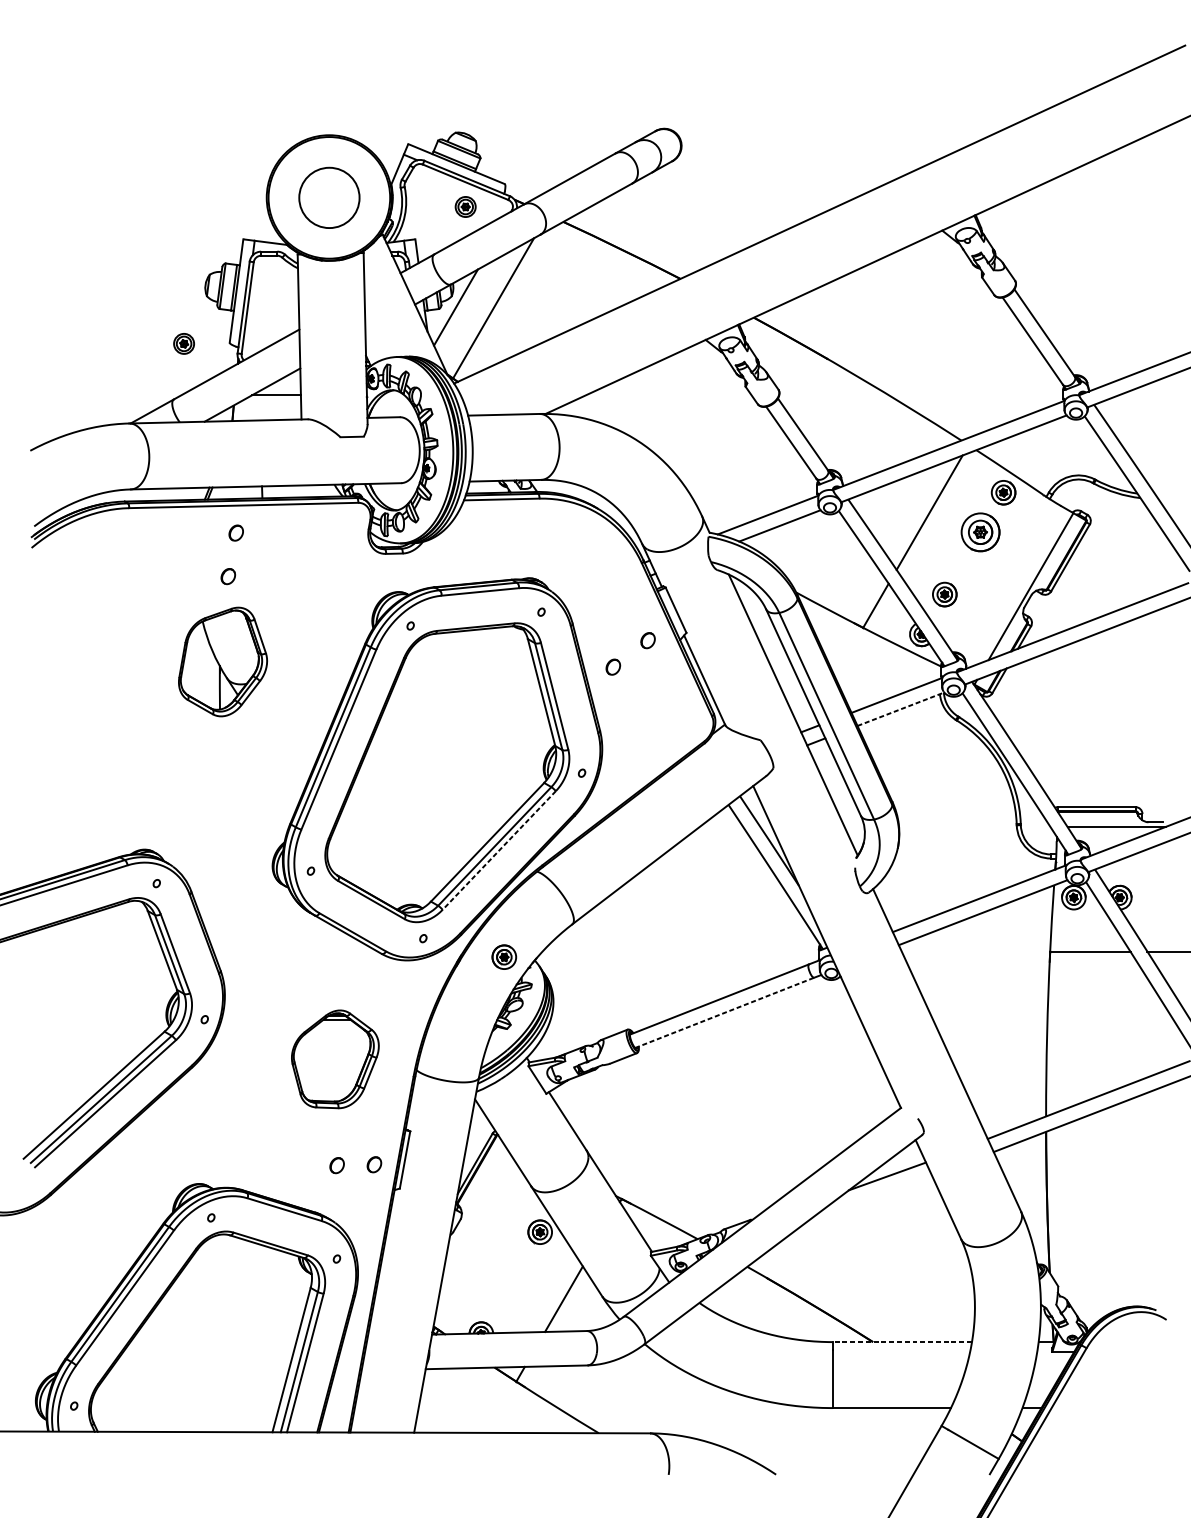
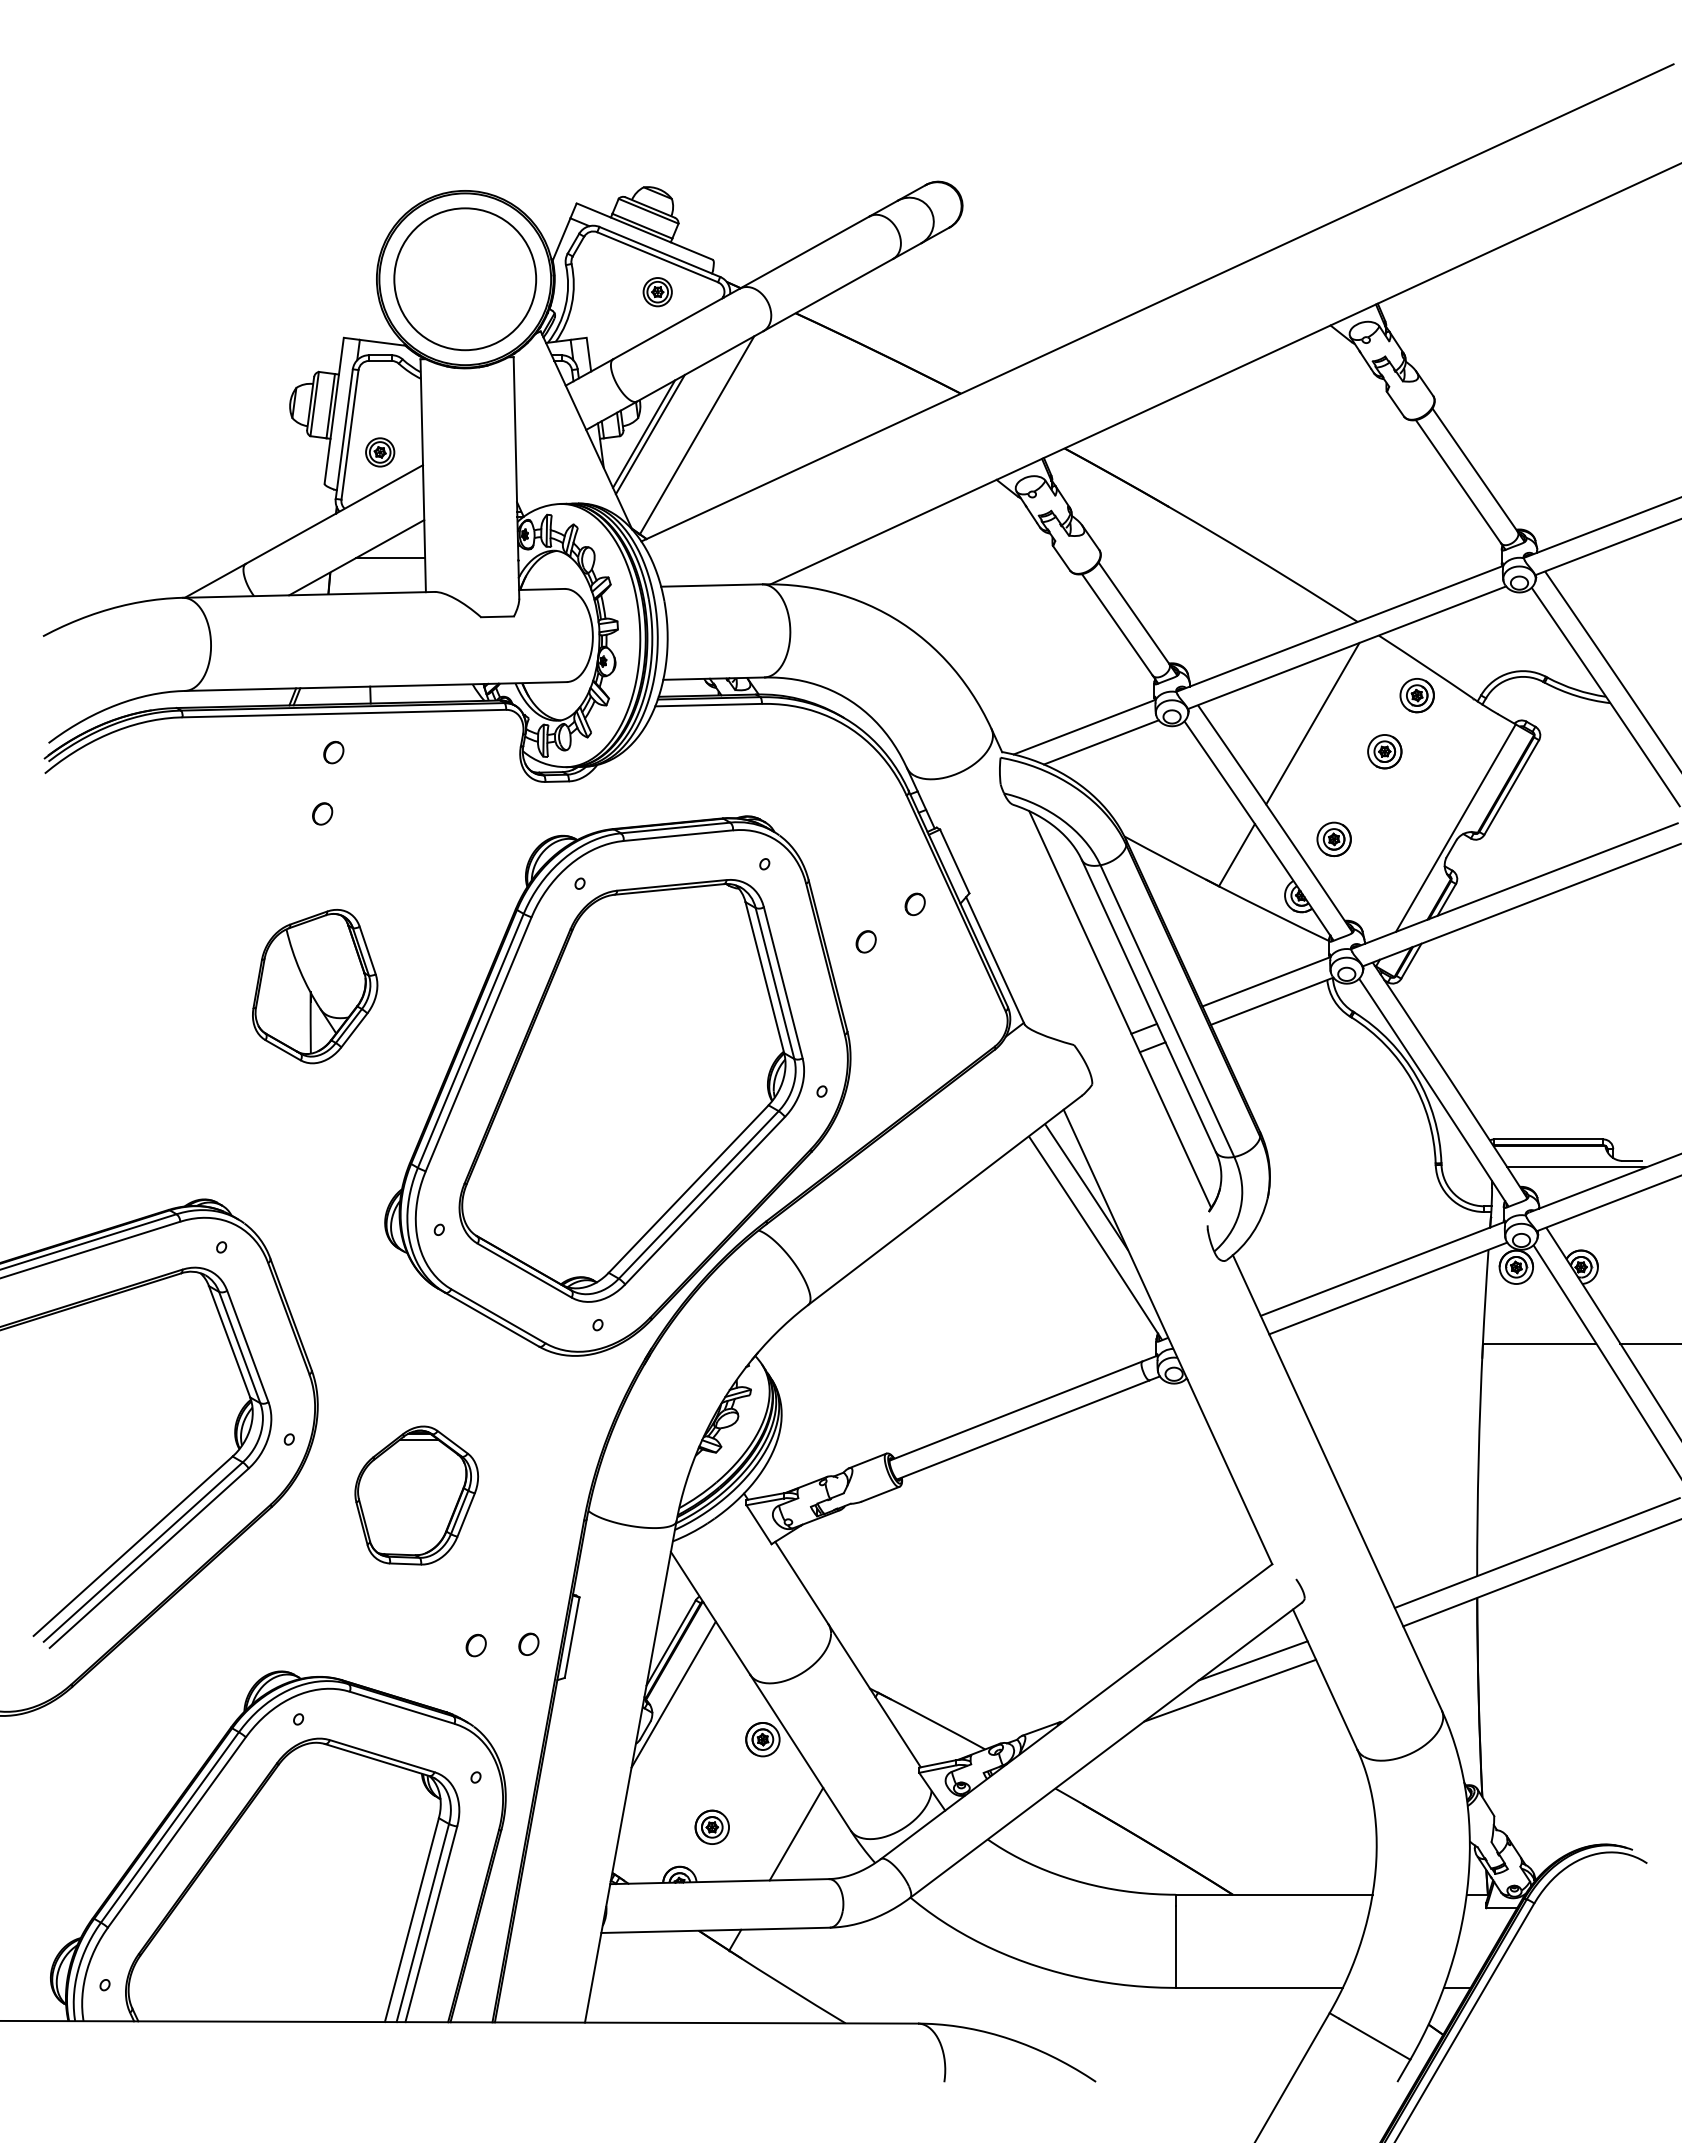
circle: (329, 198) -> (465, 279), size x1.67
line: (459, 307) -> (649, 434), added
part: (184, 343) -> (380, 452), moved
part: (980, 532) -> (1384, 751), size x0.62
part: (223, 661) -> (315, 986), moved
line: (901, 709) -> (1272, 1001), dashed -> solid
line: (499, 850) -> (705, 1200), dashed -> solid
part: (503, 956) -> (711, 1826), moved
line: (724, 1012) -> (1023, 1429), dashed -> solid
part: (335, 1059) -> (416, 1495), moved
line: (871, 1197) -> (1230, 1690), added
line: (476, 1200) -> (673, 1694), added
line: (901, 1341) -> (1273, 1894), dashed -> solid

